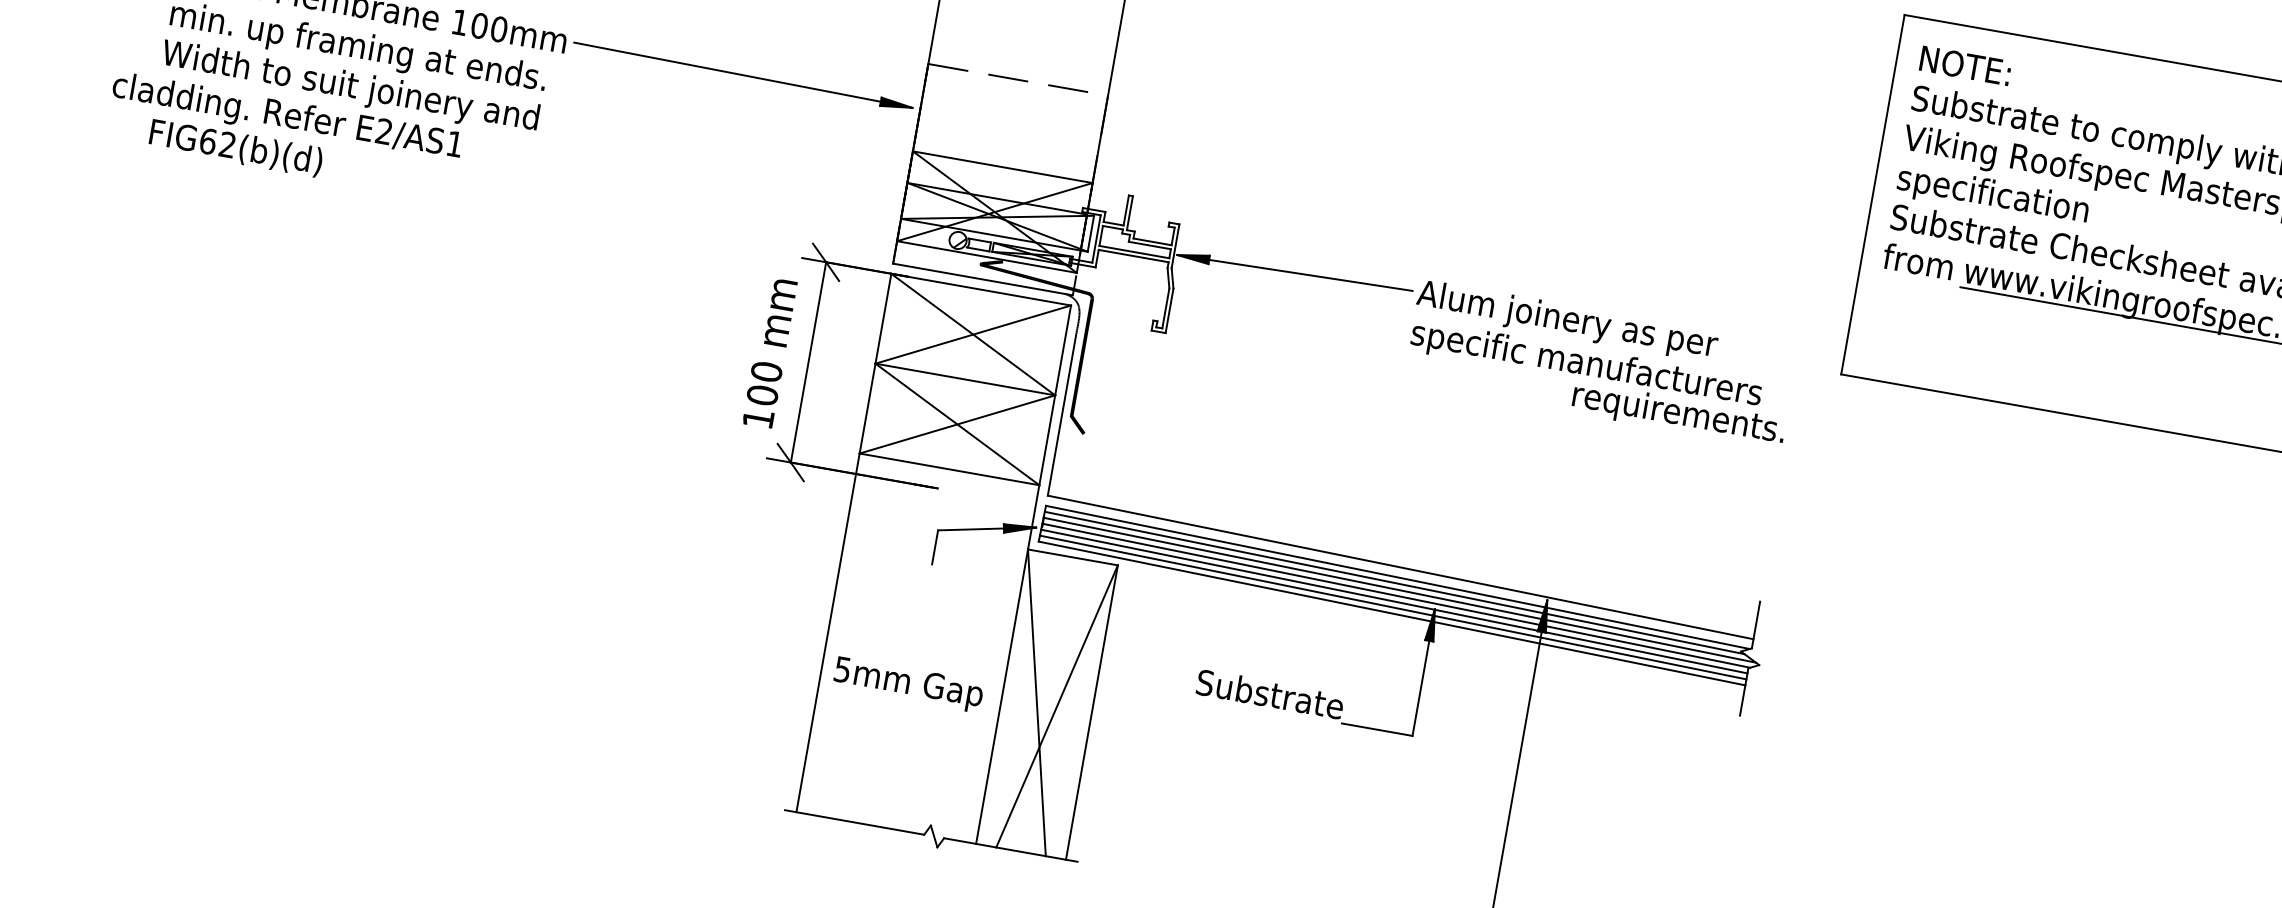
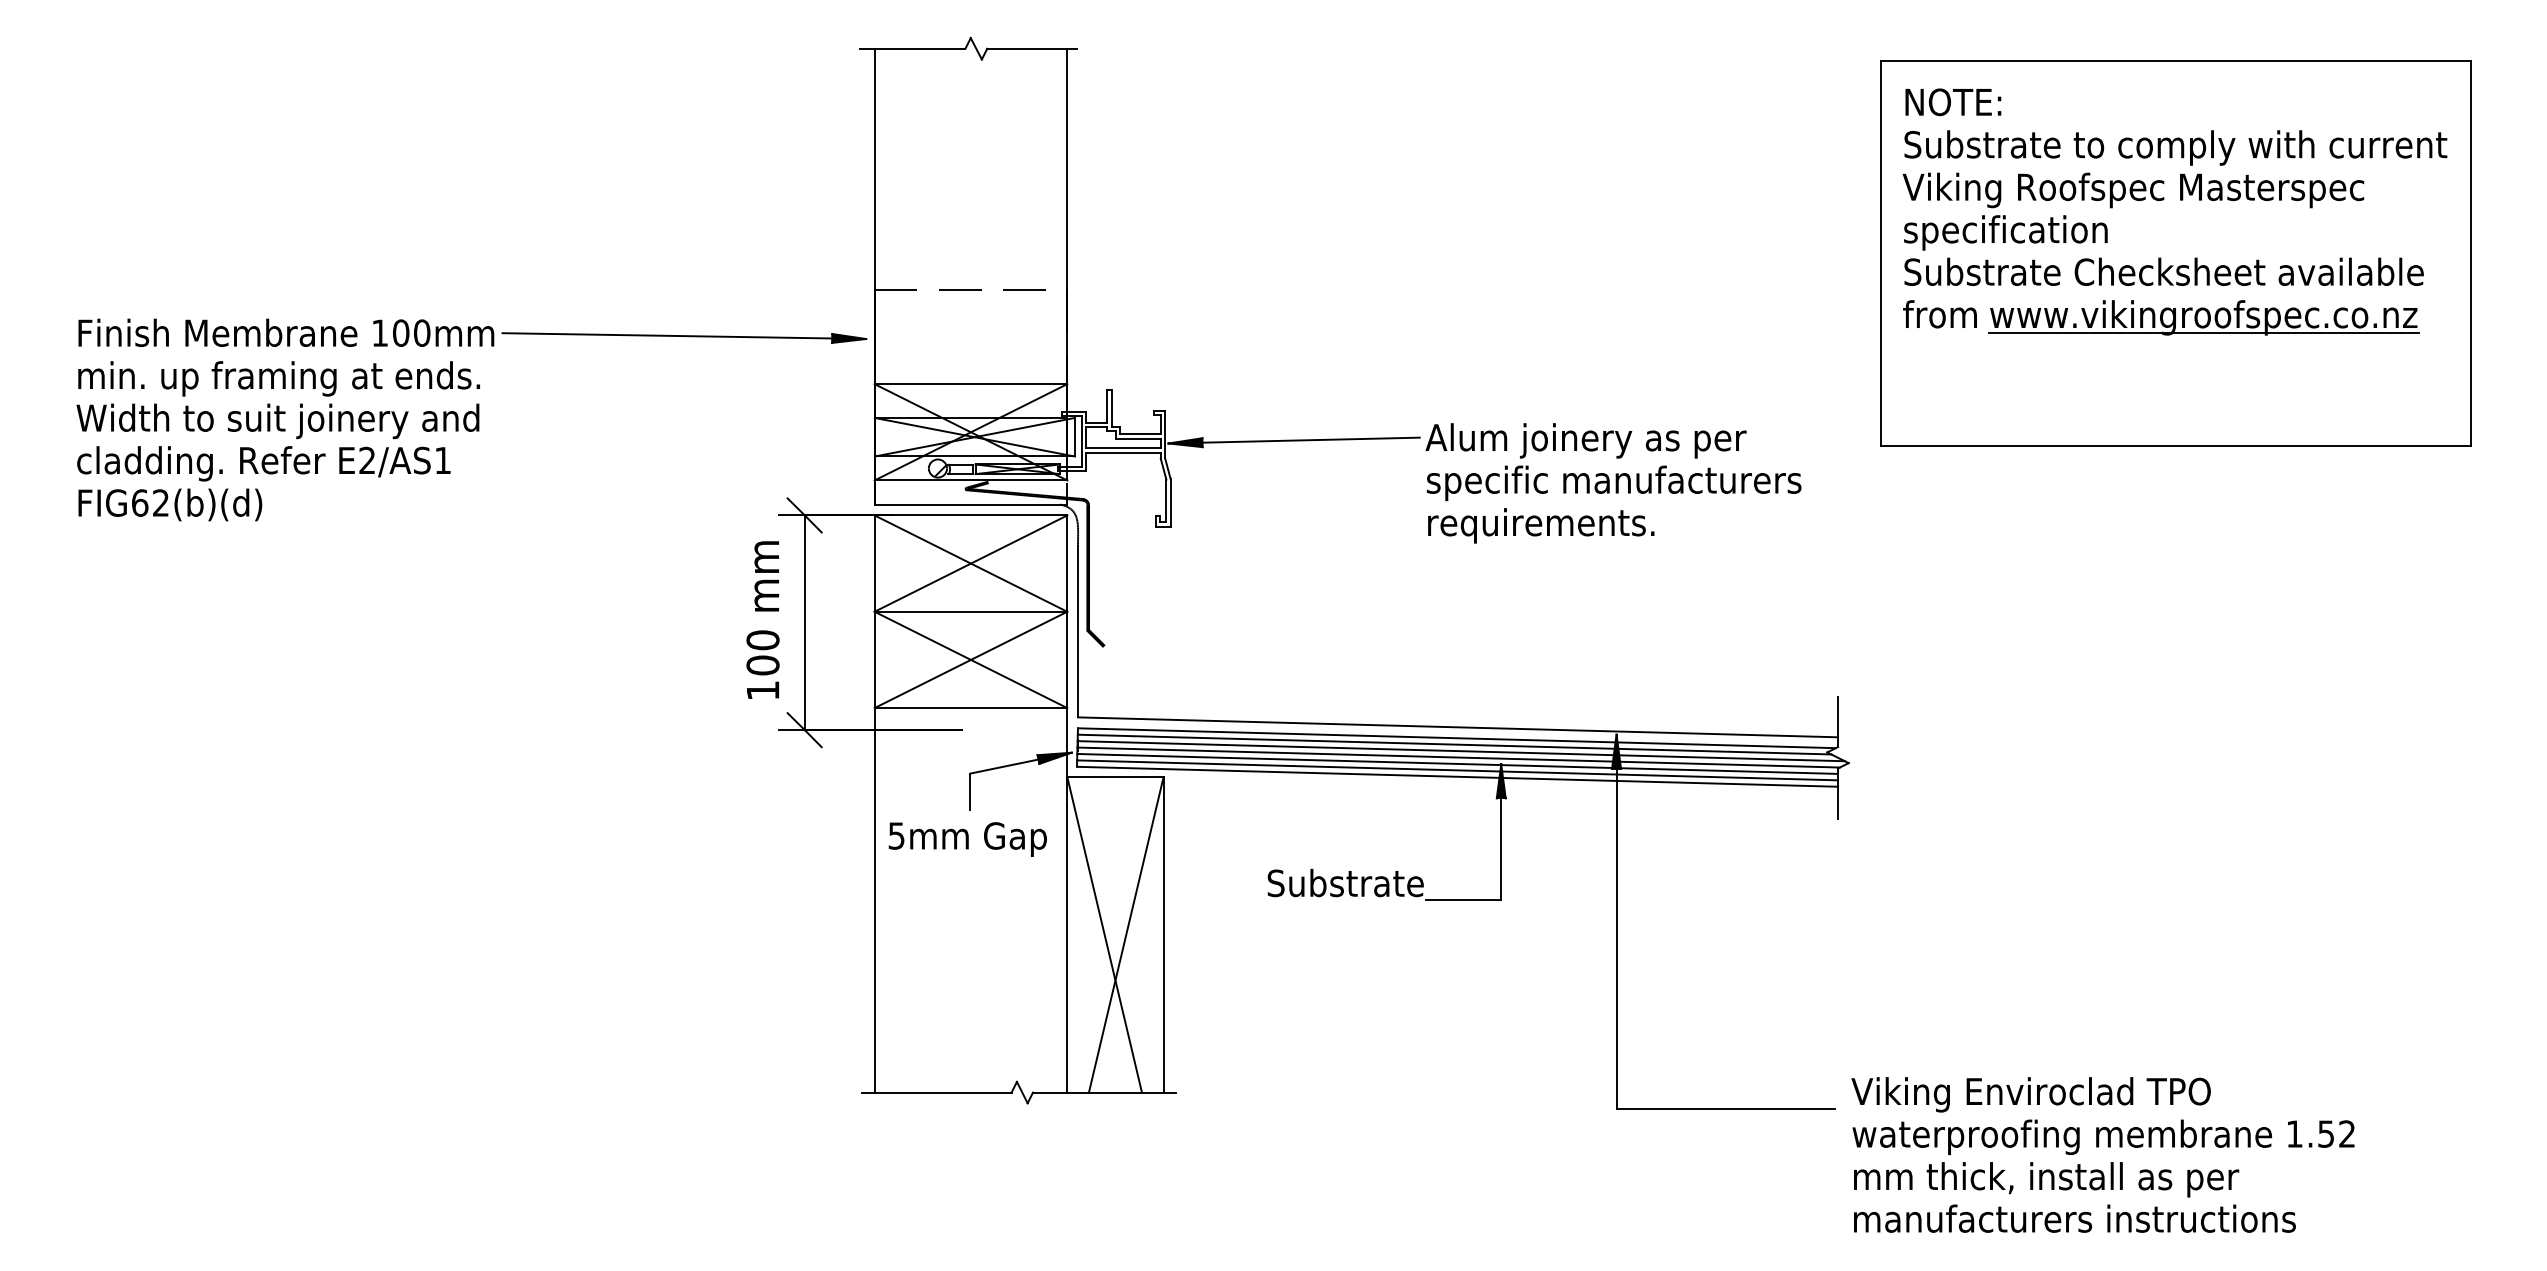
text: (286, 117) -> (263, 463), moved
text: (1679, 414) -> (1541, 525), moved
text: (908, 684) -> (967, 839), moved

